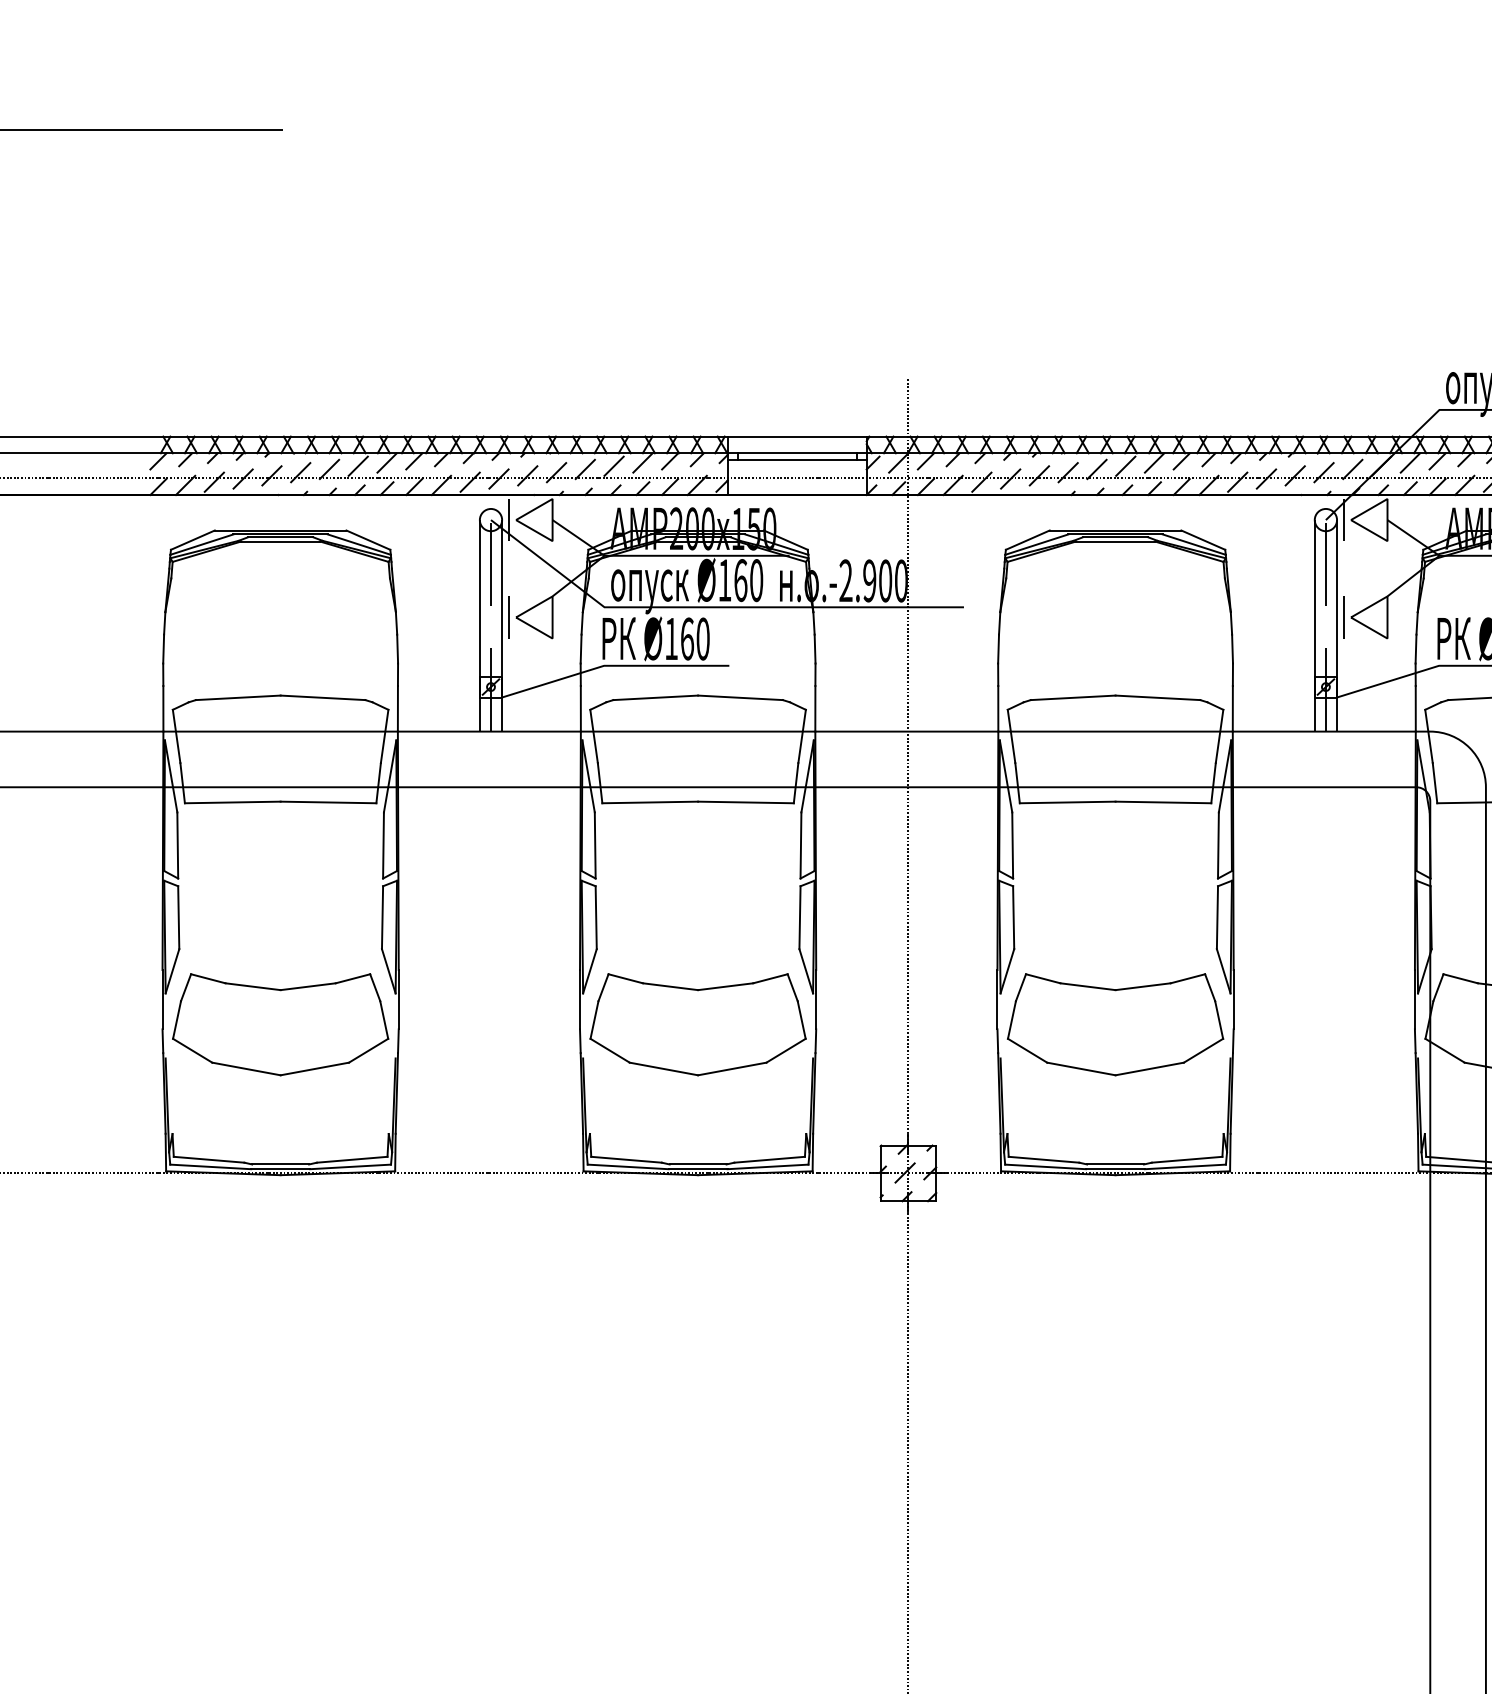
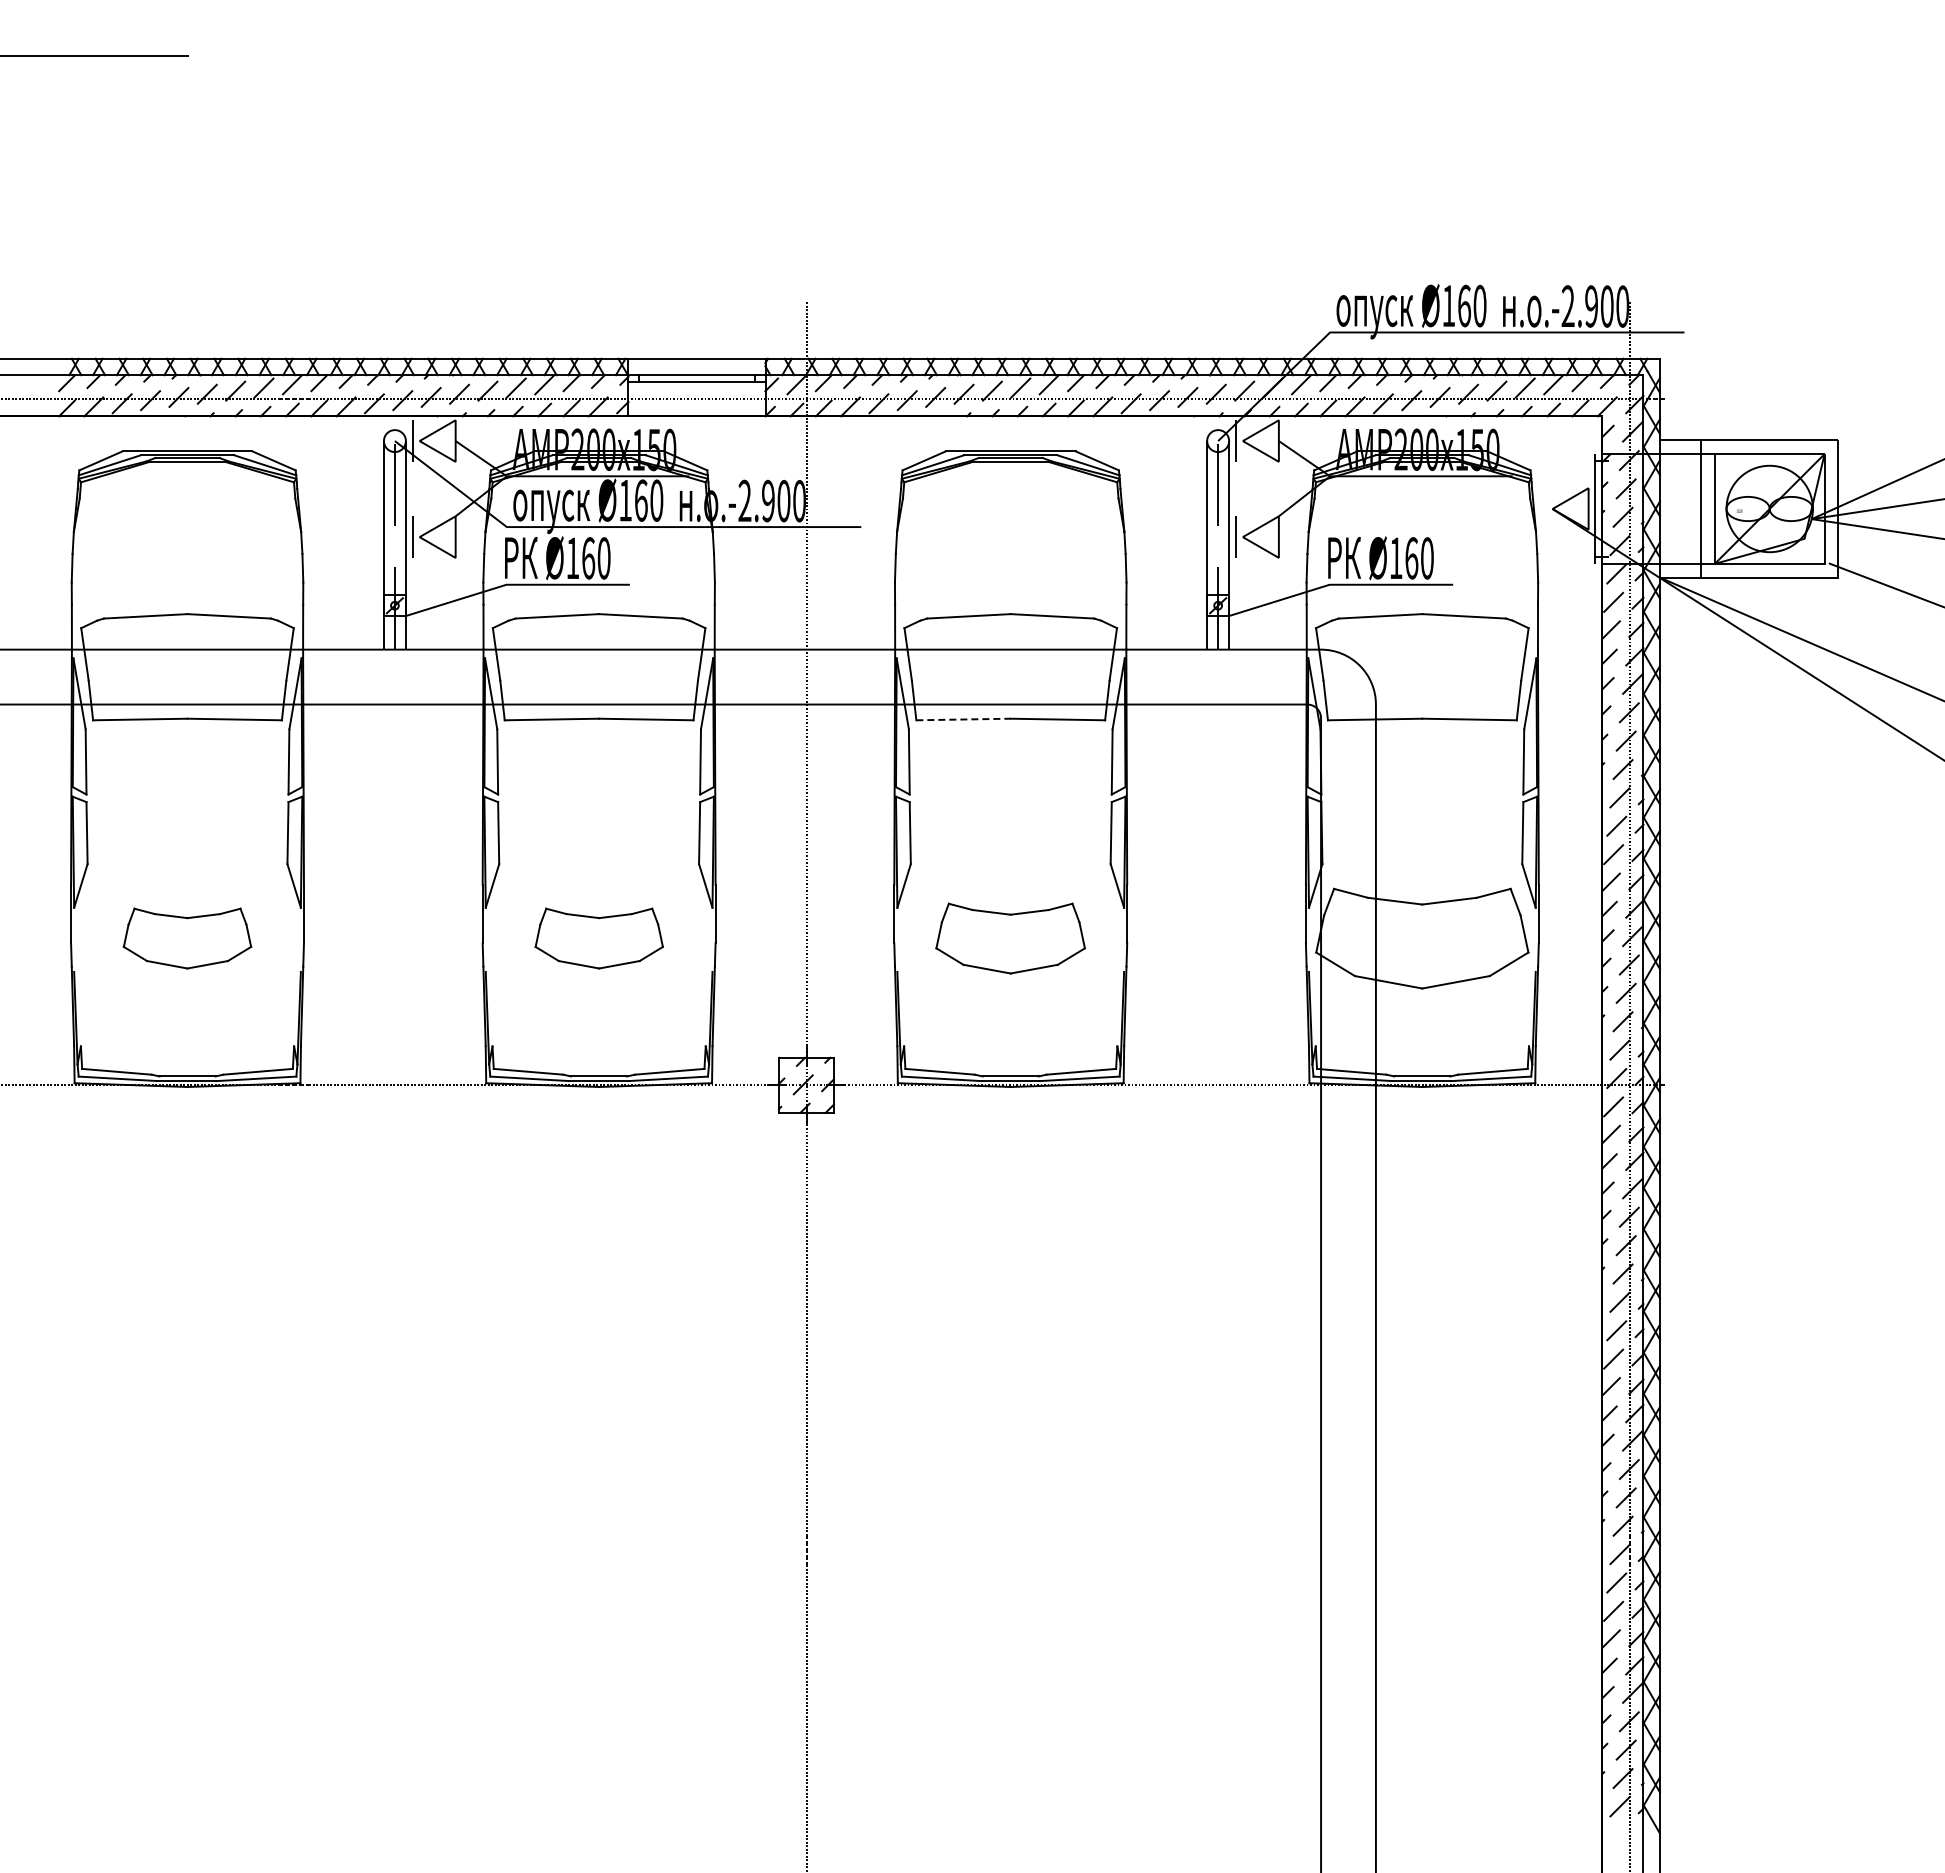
line: (1068, 802) -> (964, 719), solid -> dashed
part: (280, 1024) -> (187, 938), size x0.6
part: (698, 1024) -> (599, 938), size x0.6
part: (1115, 1024) -> (1010, 938), size x0.7

